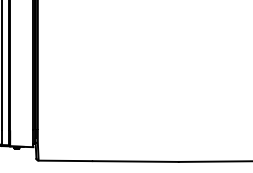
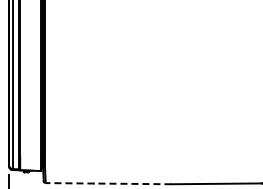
line: (108, 161) -> (108, 183), solid -> dashed

